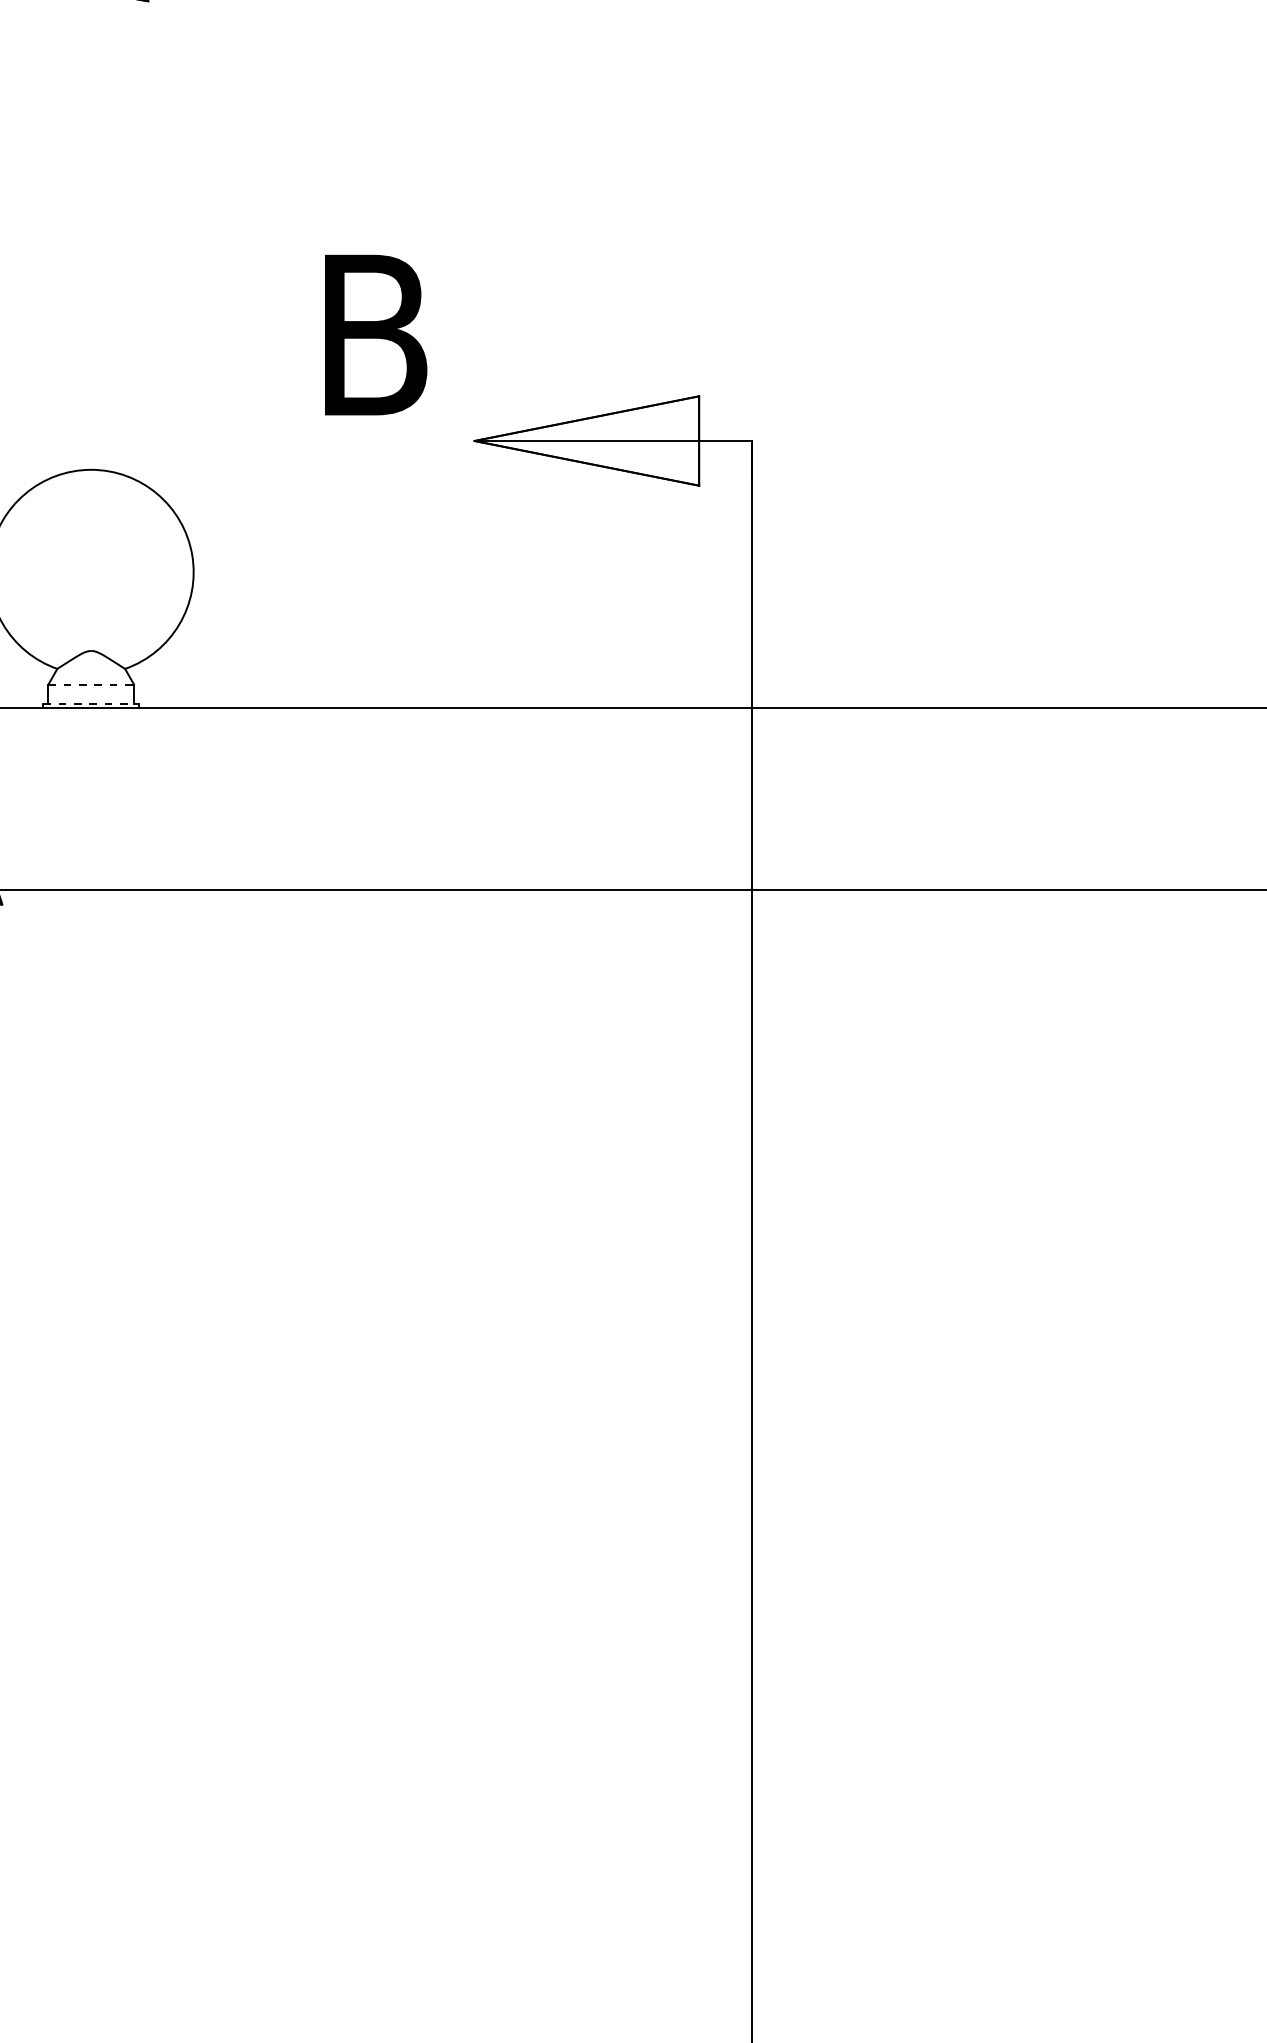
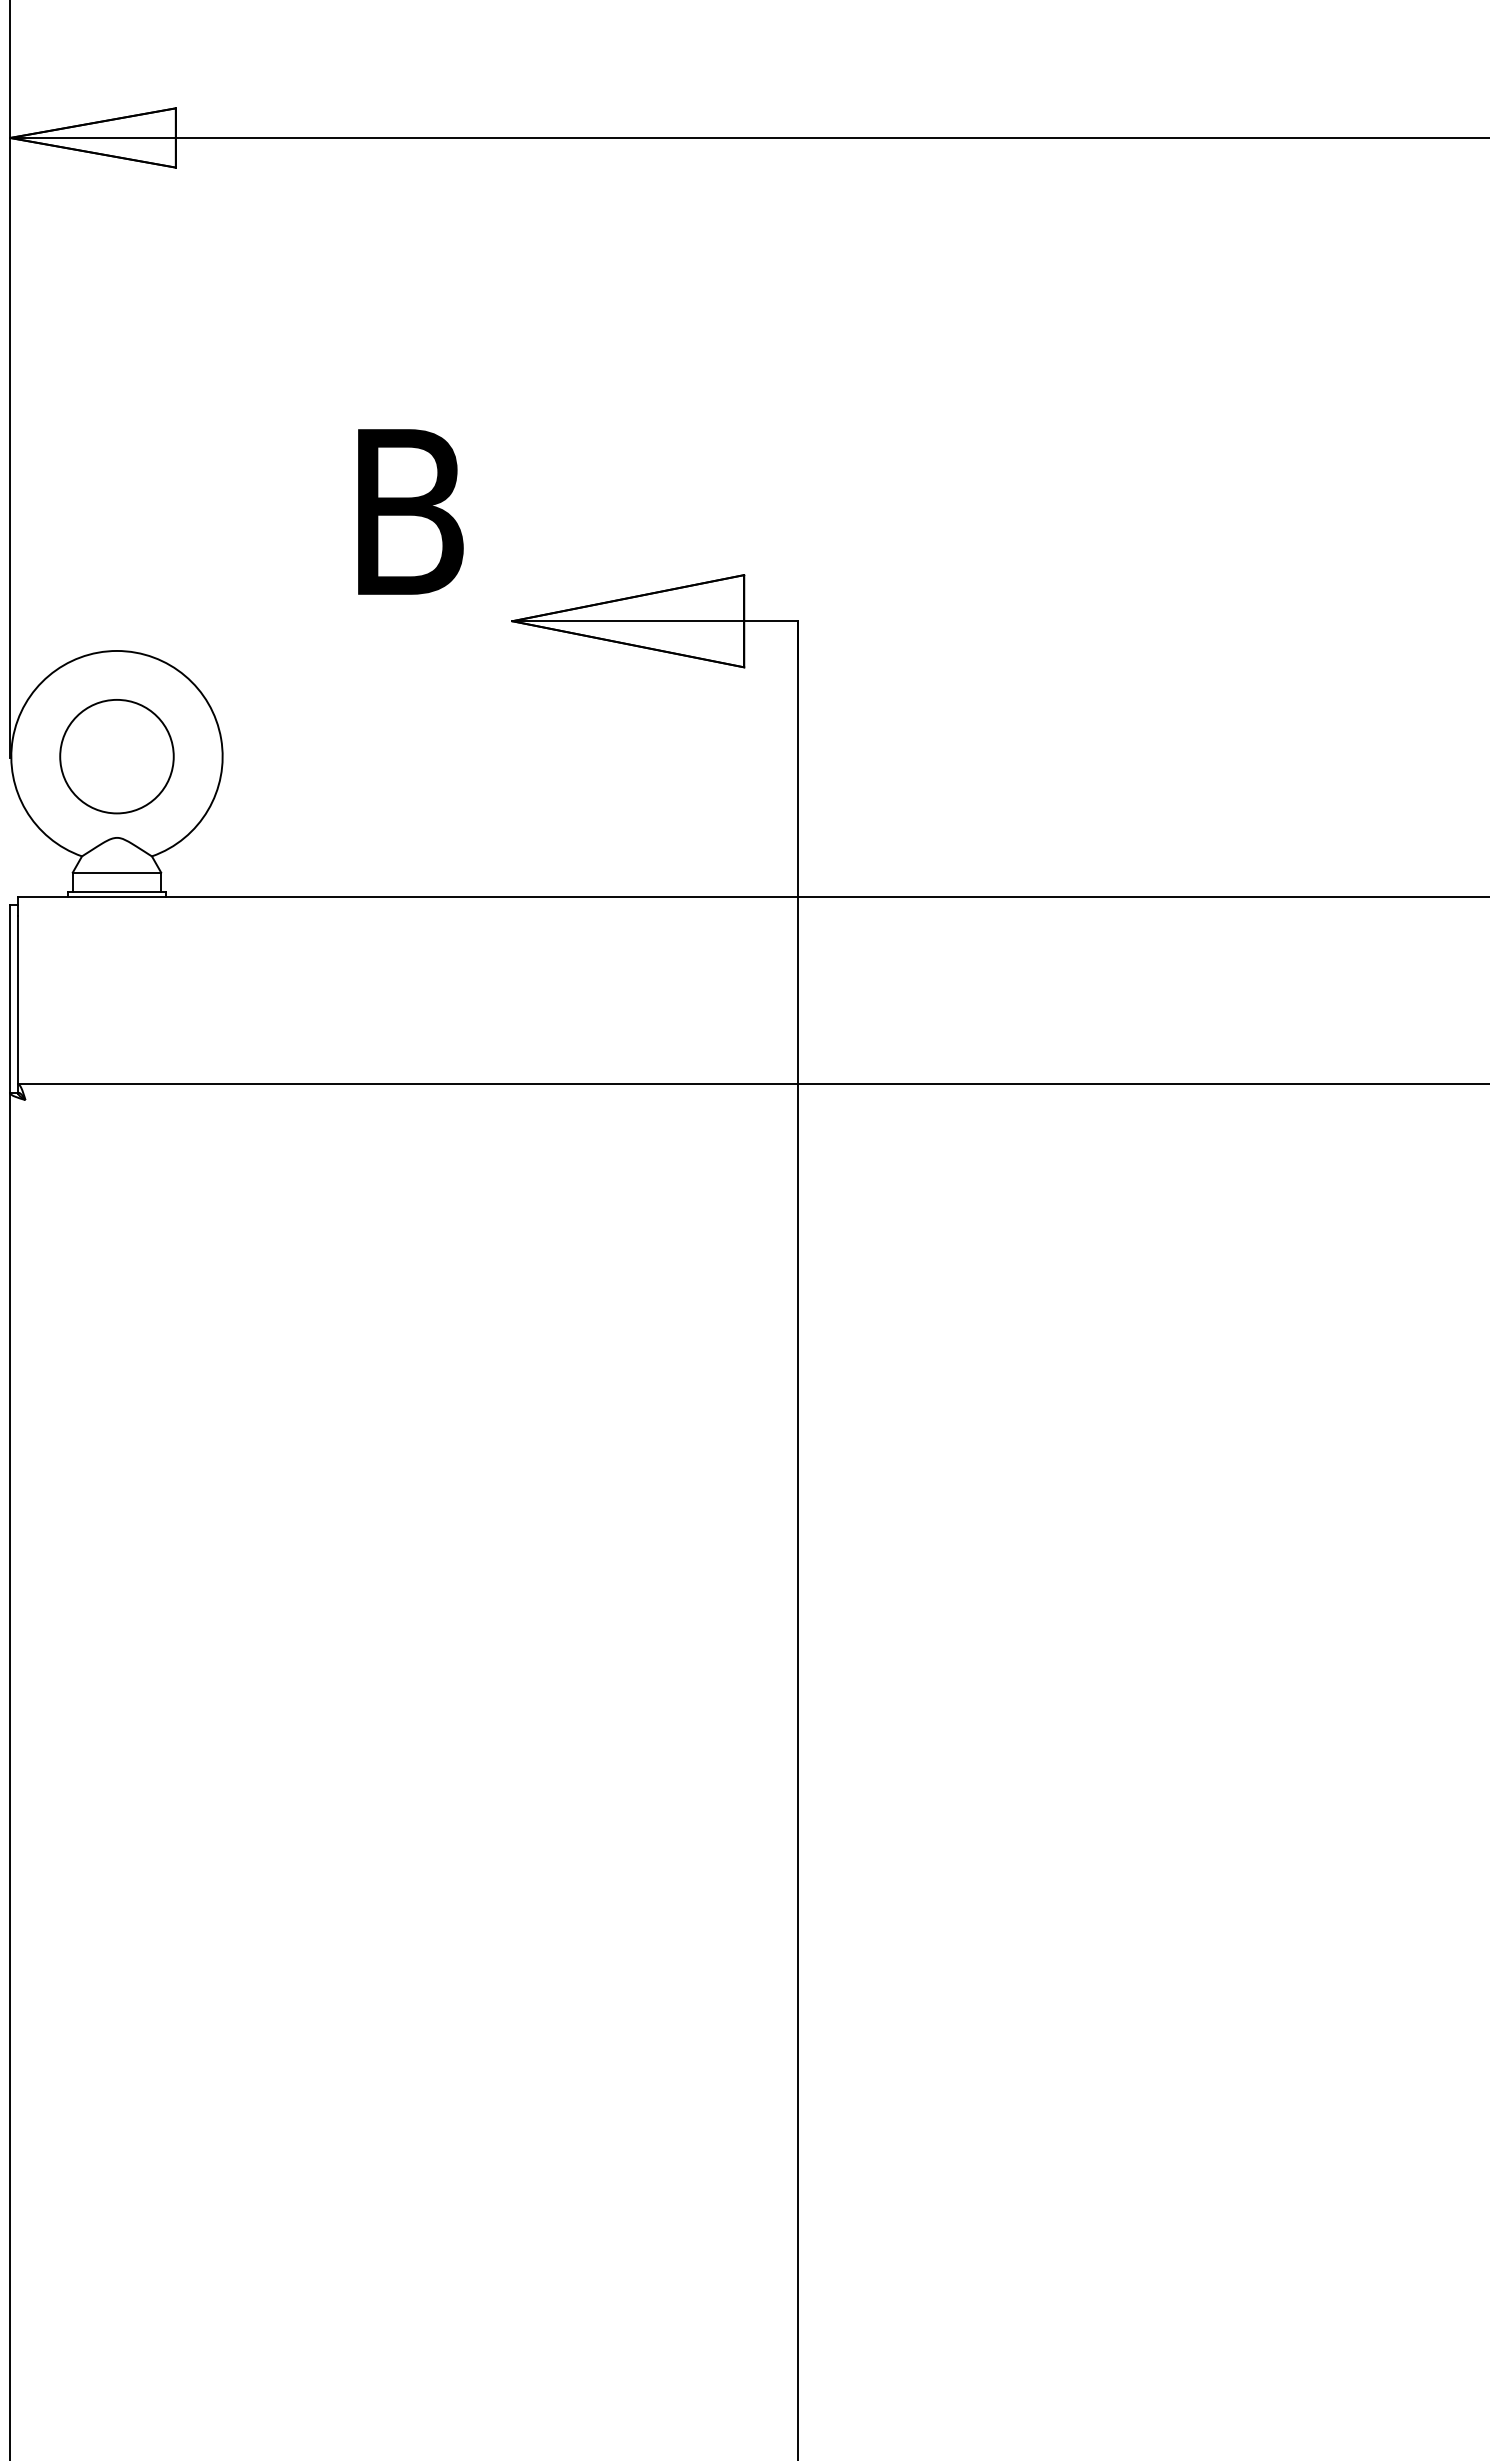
circle: (90, 572) -> (116, 756), added
line: (91, 684) -> (117, 872), dashed -> solid
line: (91, 703) -> (117, 892), dashed -> solid

